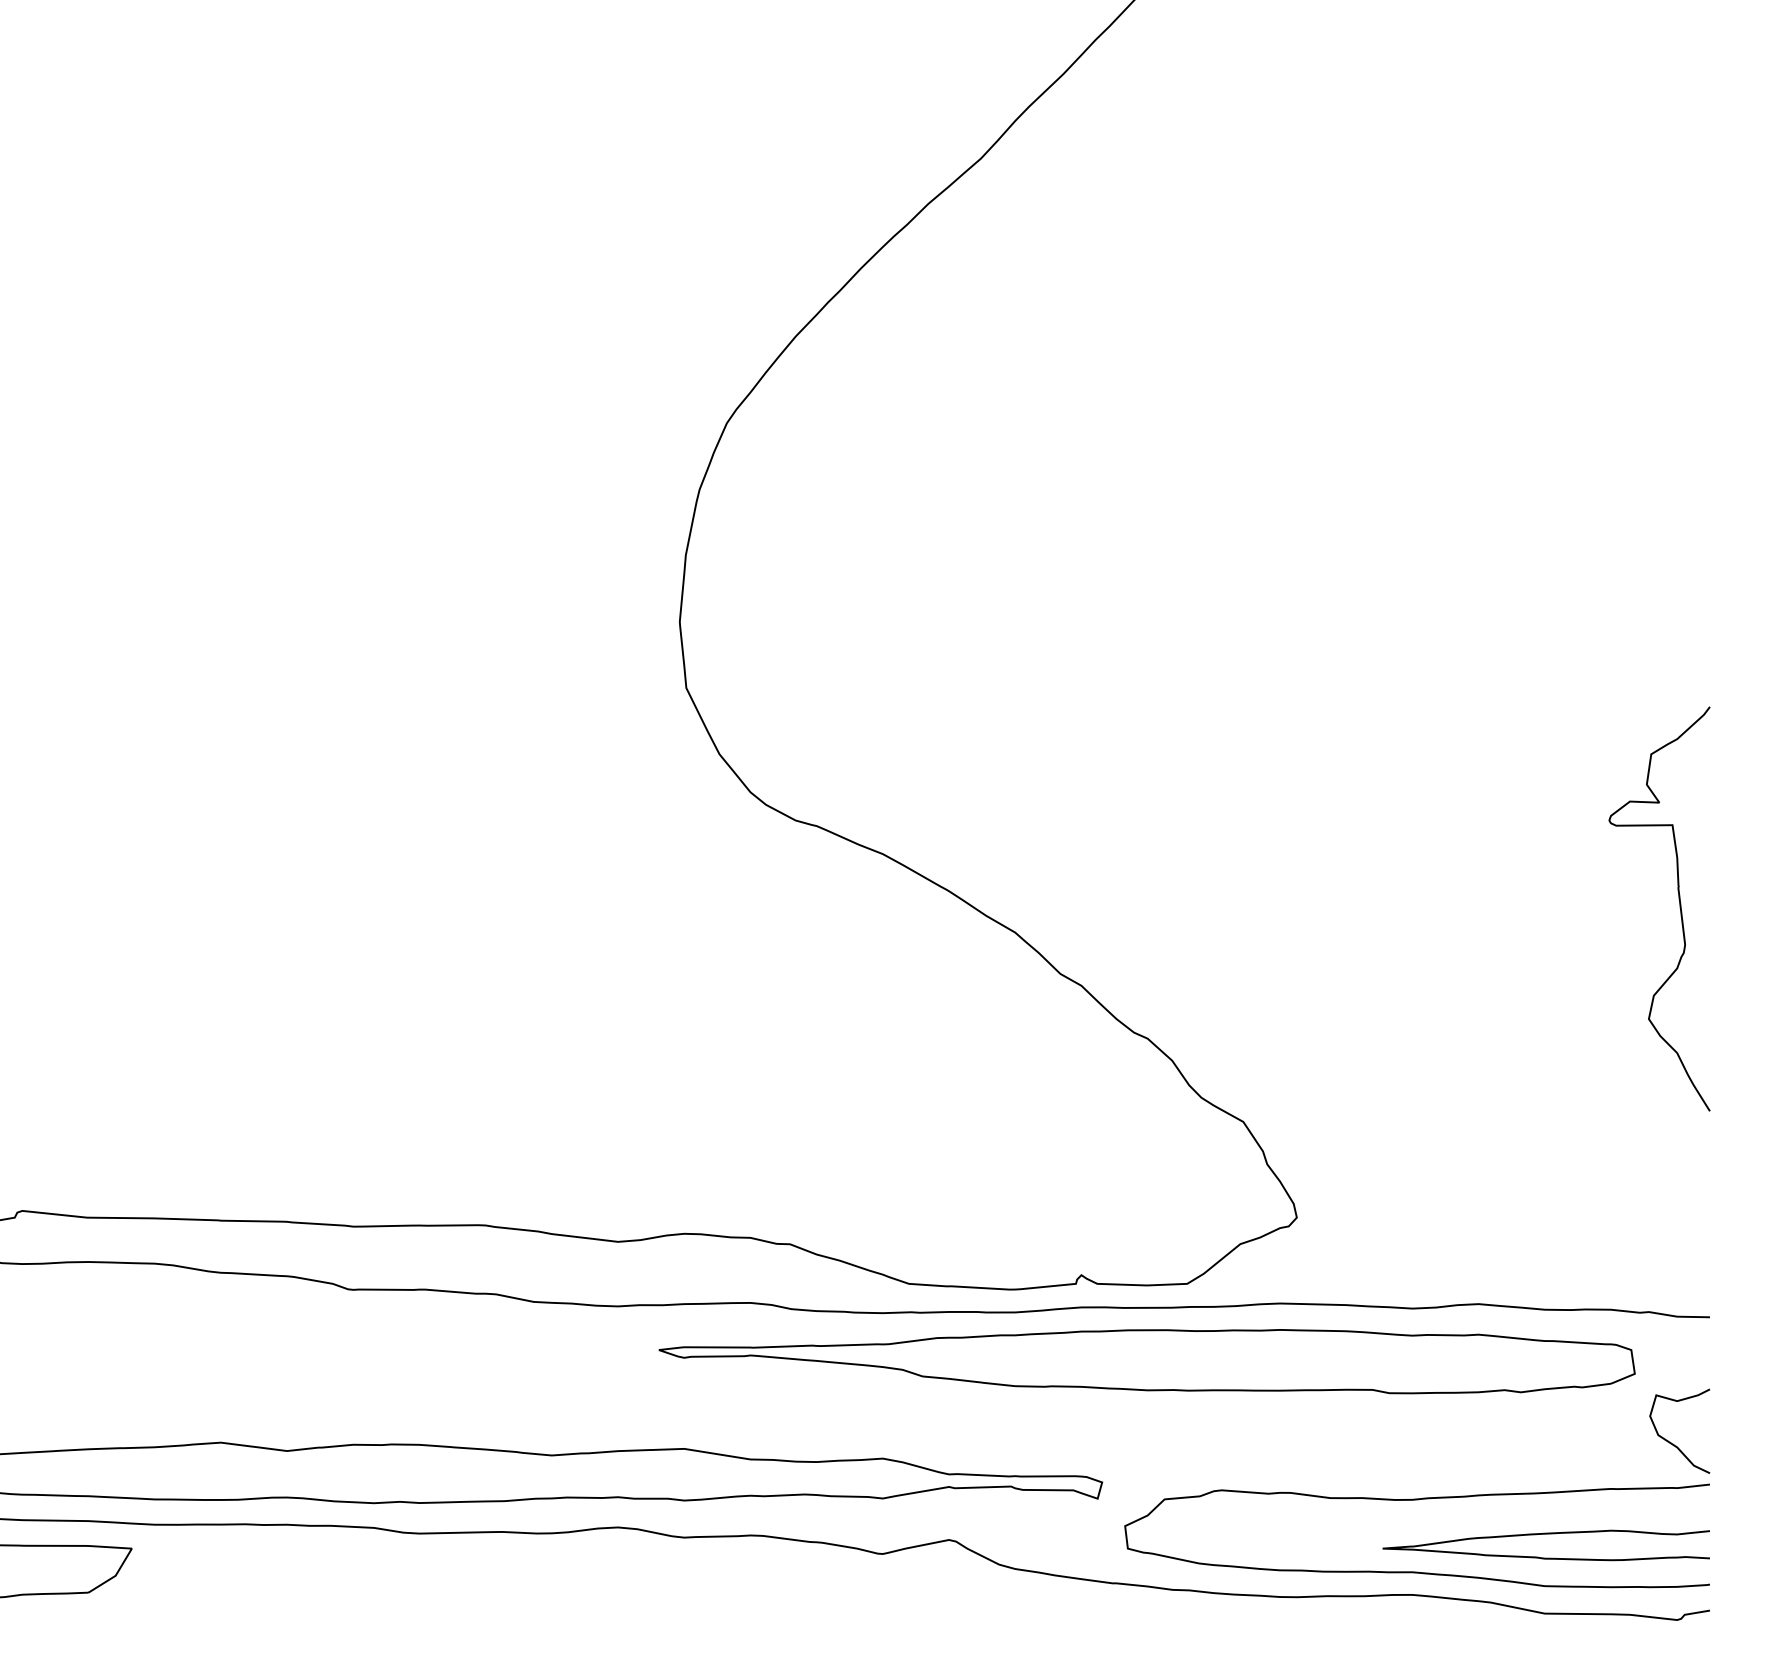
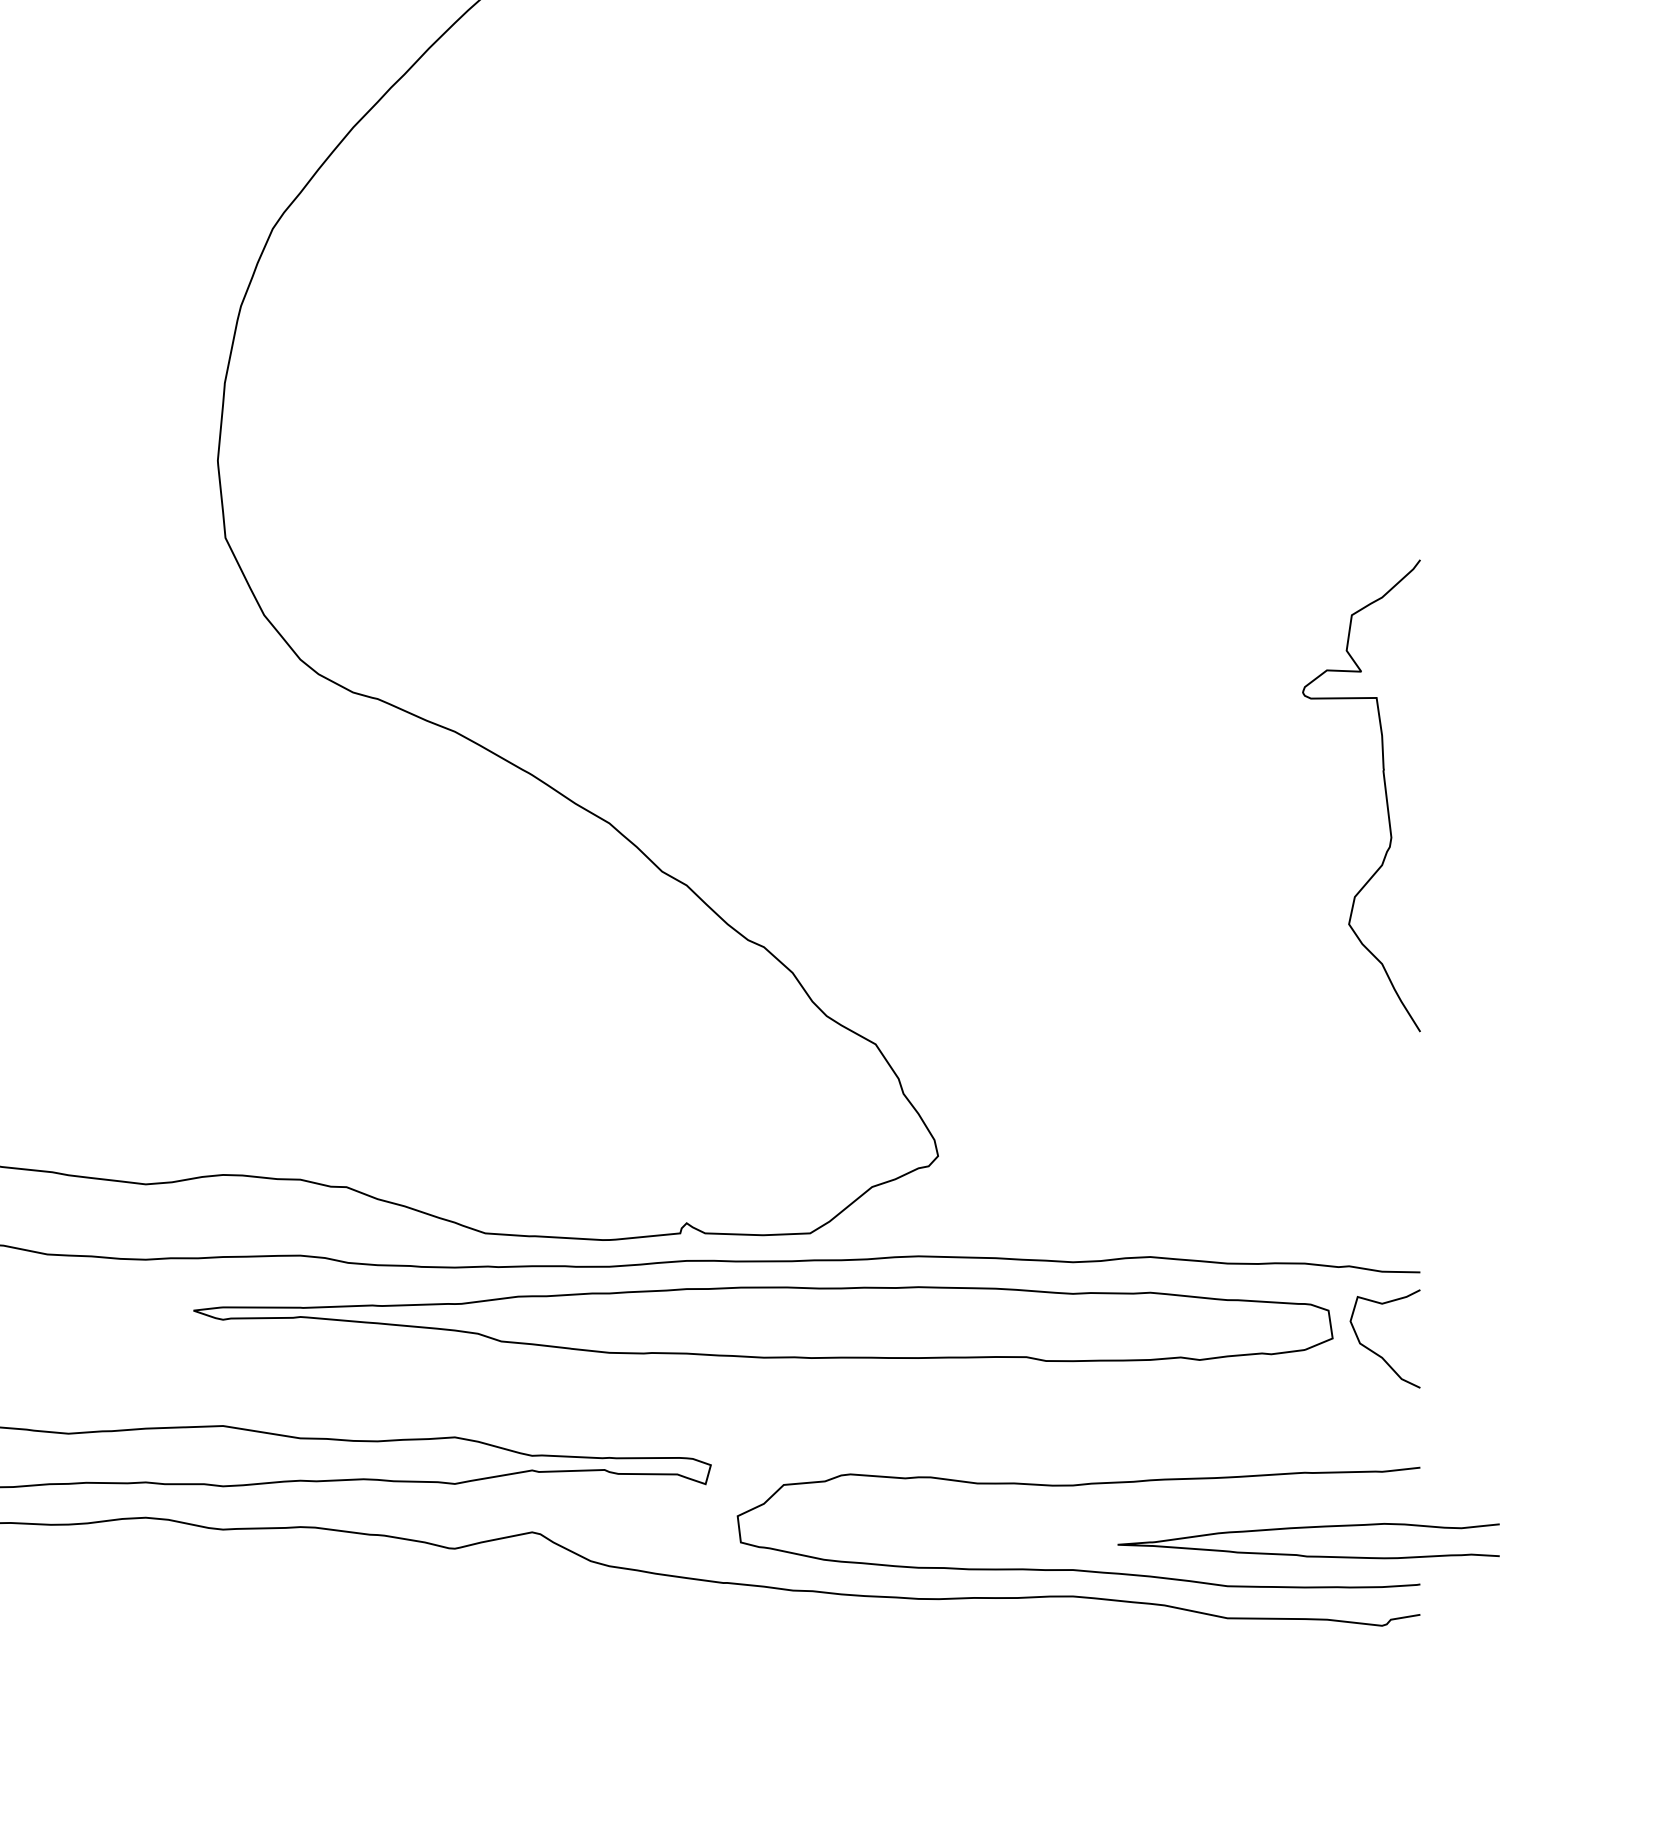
curve: (1670, 1441) -> (1374, 1350), moved
curve: (1545, 1534) -> (1307, 1528), moved

